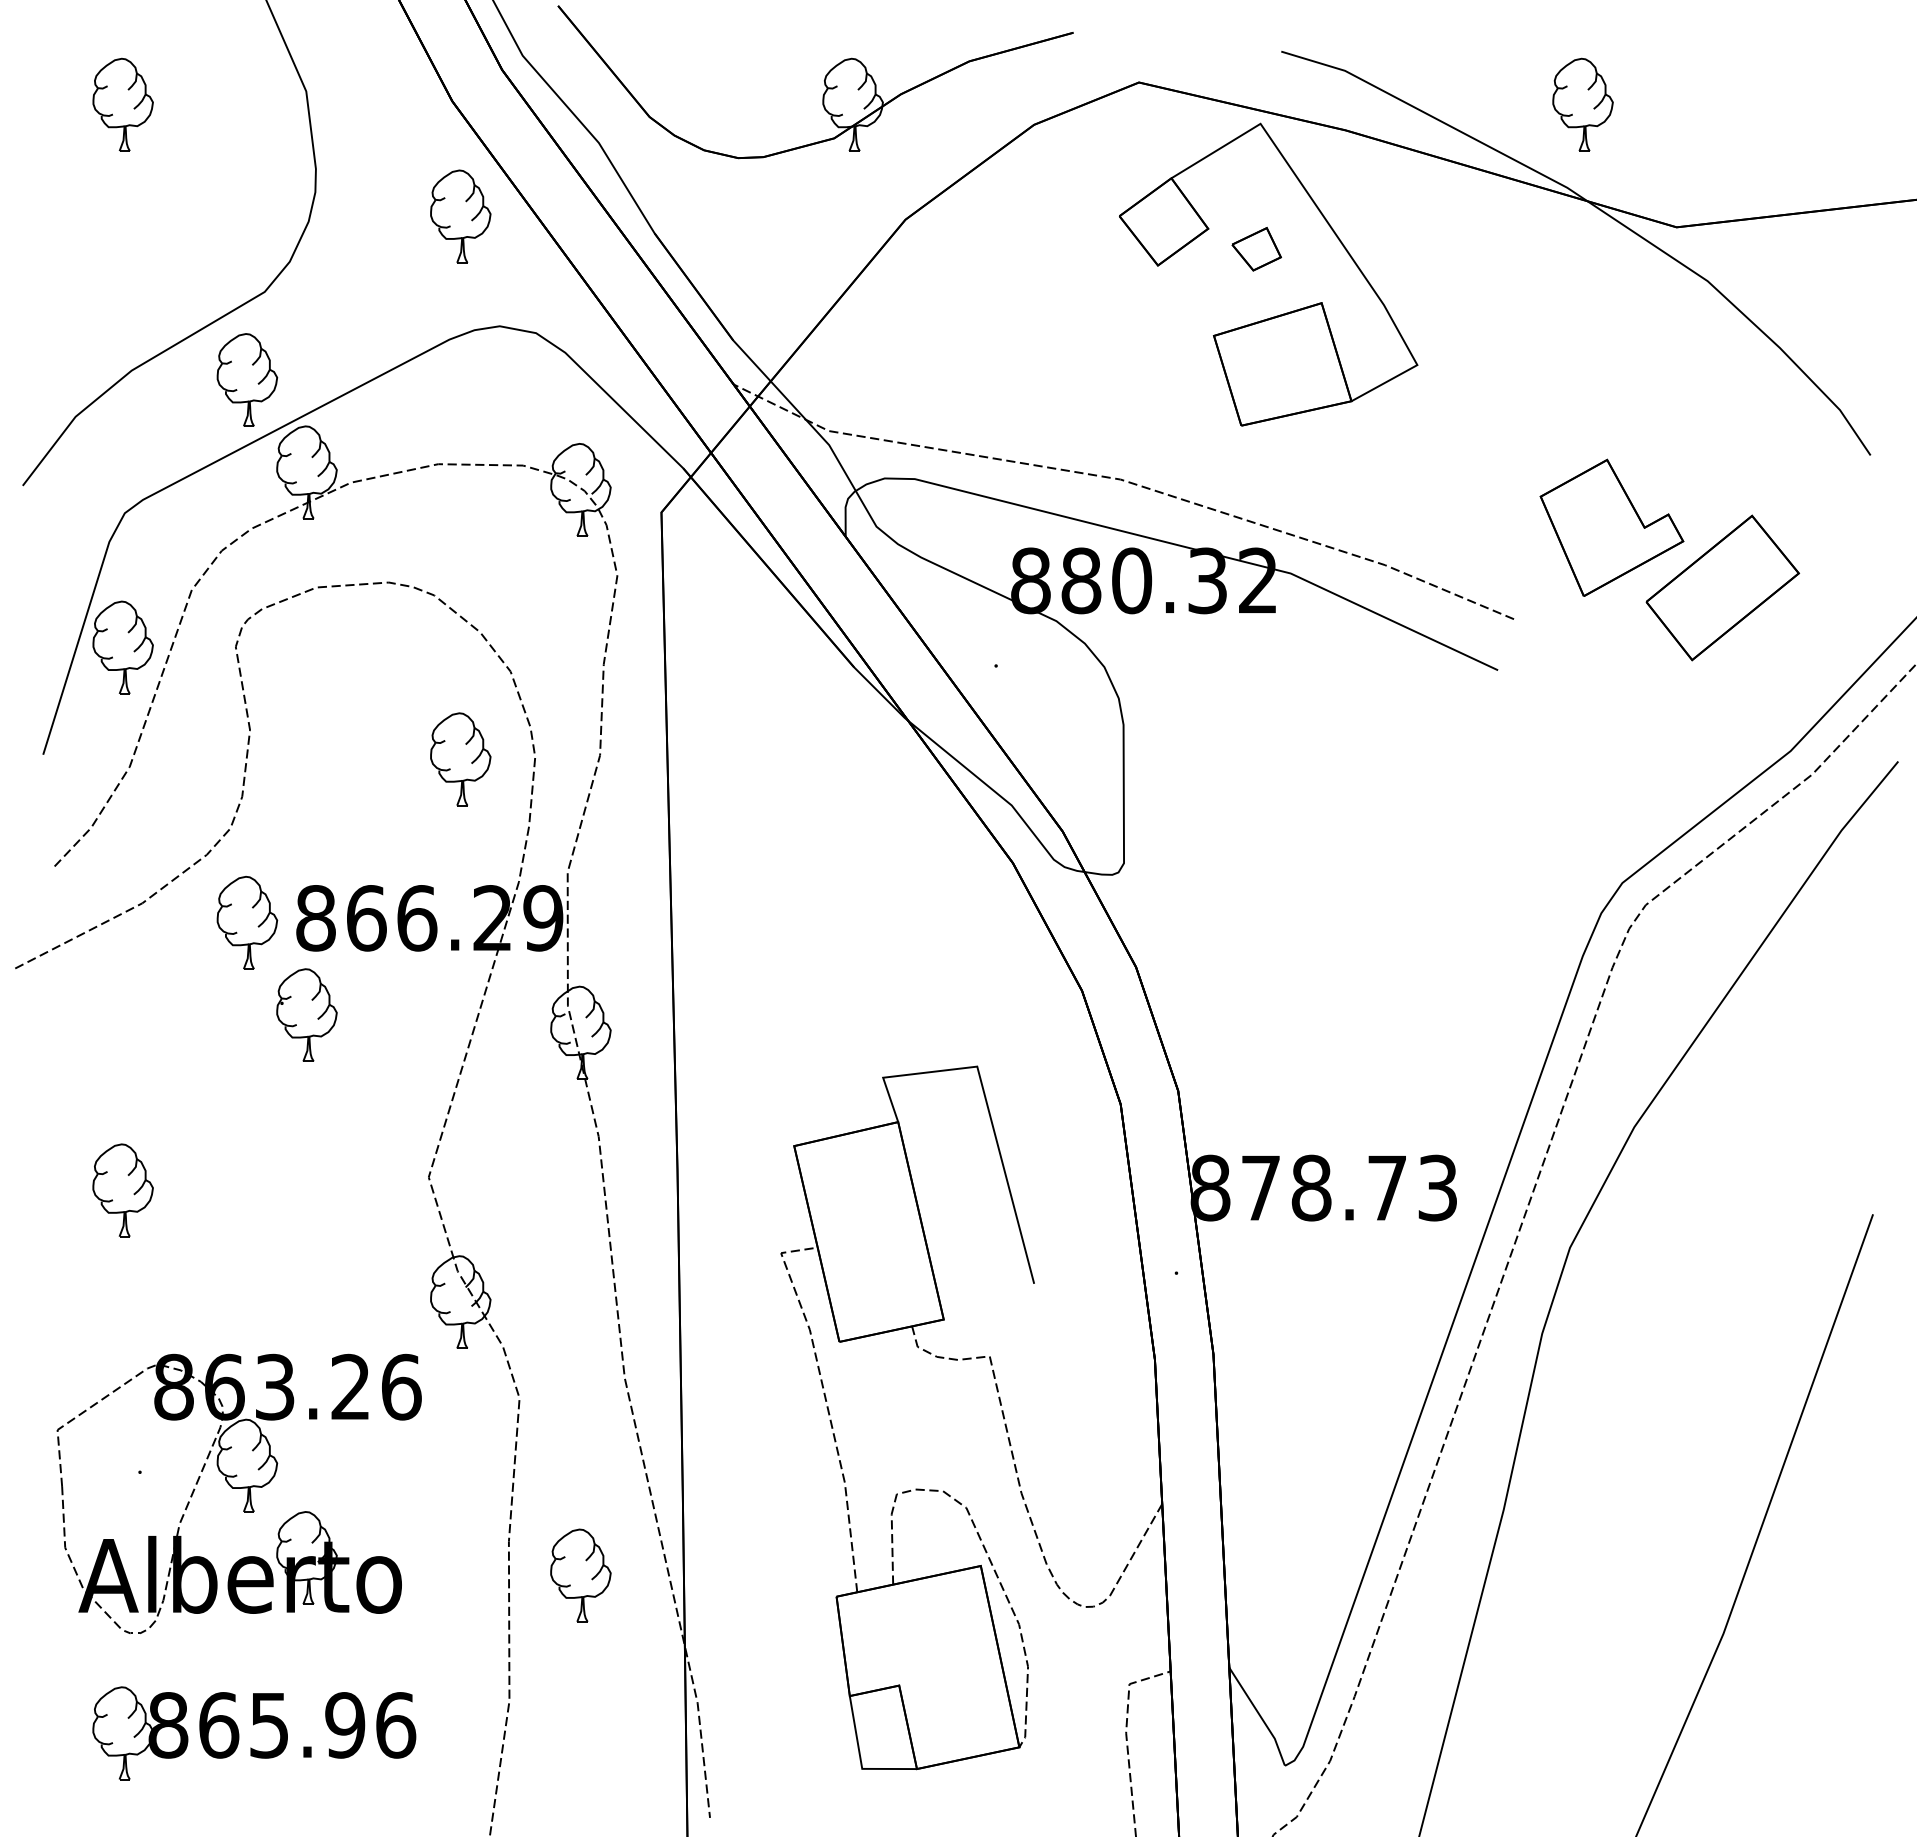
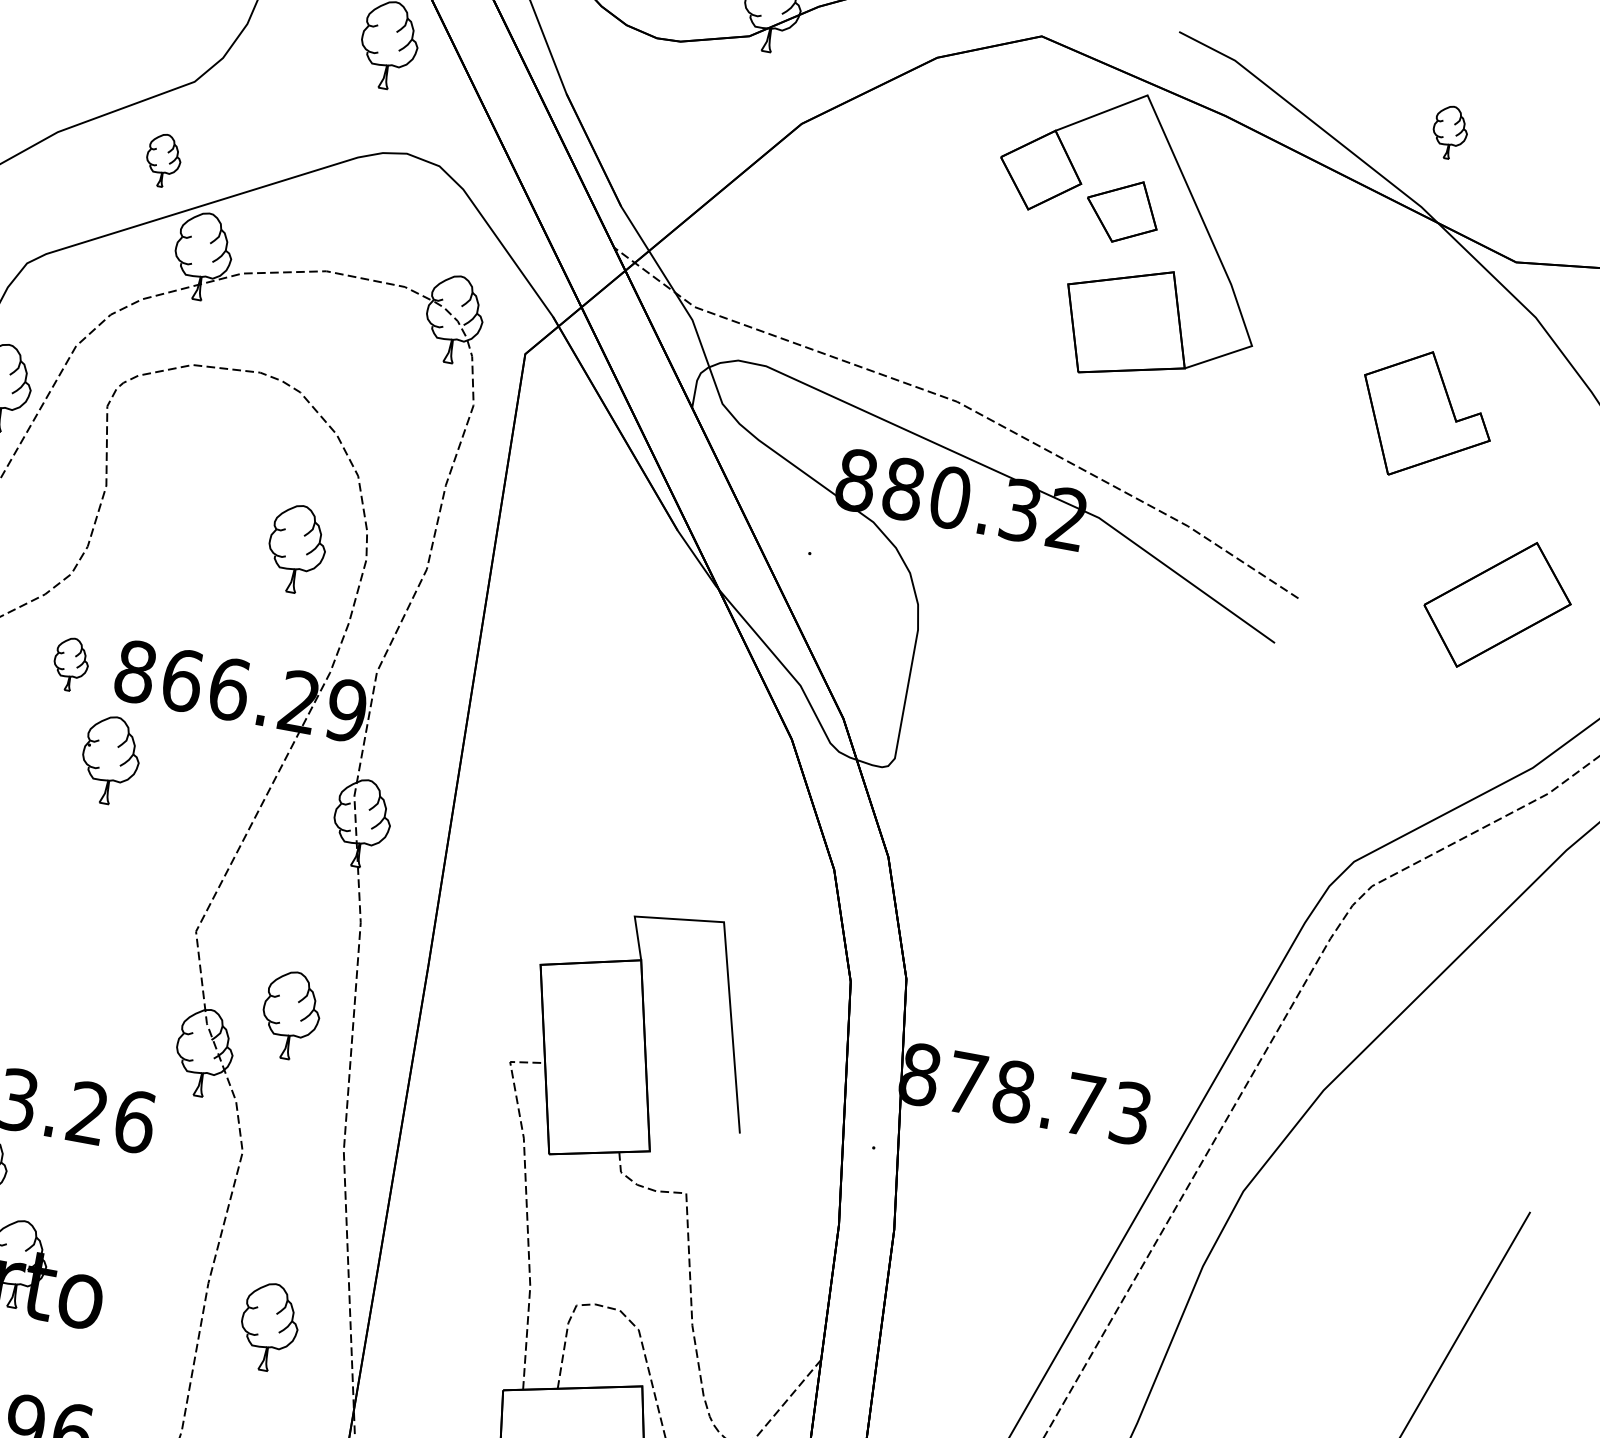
part: (1582, 104) -> (1449, 132), size x0.6
part: (1256, 249) -> (1122, 211), size x1.6
part: (247, 379) -> (163, 160), size x0.6
part: (1611, 527) -> (1425, 415), moved
part: (247, 922) -> (71, 664), size x0.6
part: (543, 1246) -> (290, 1015), added

